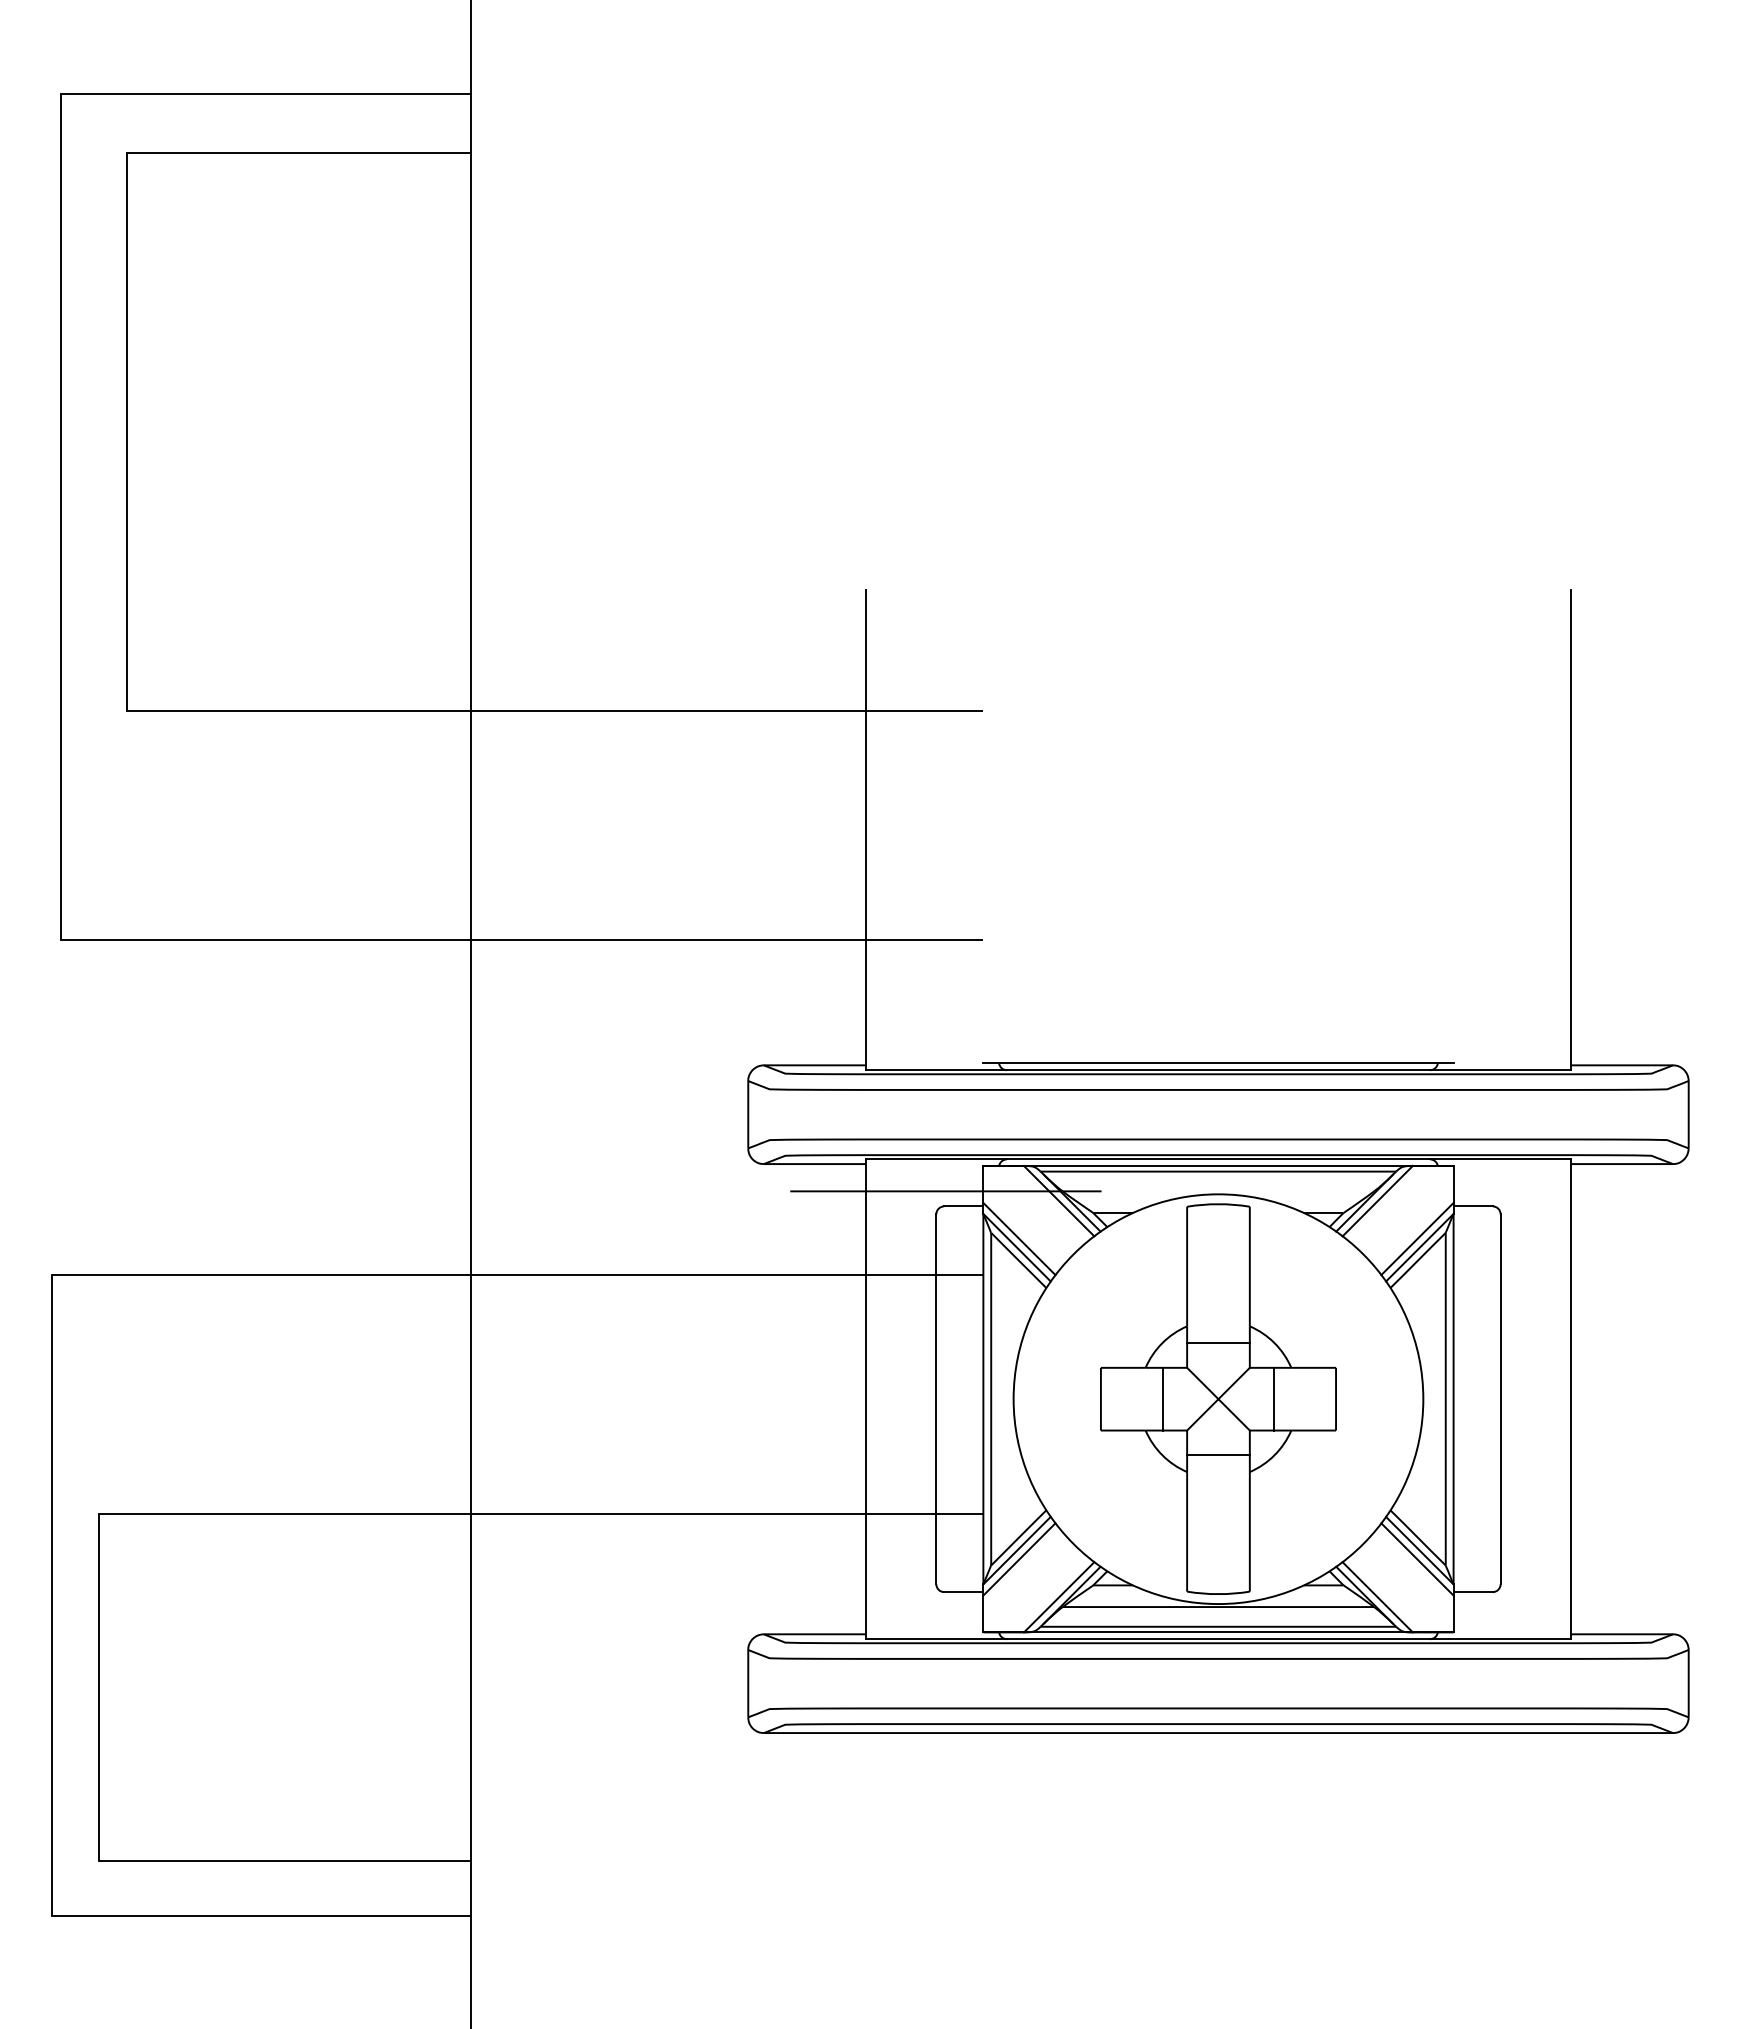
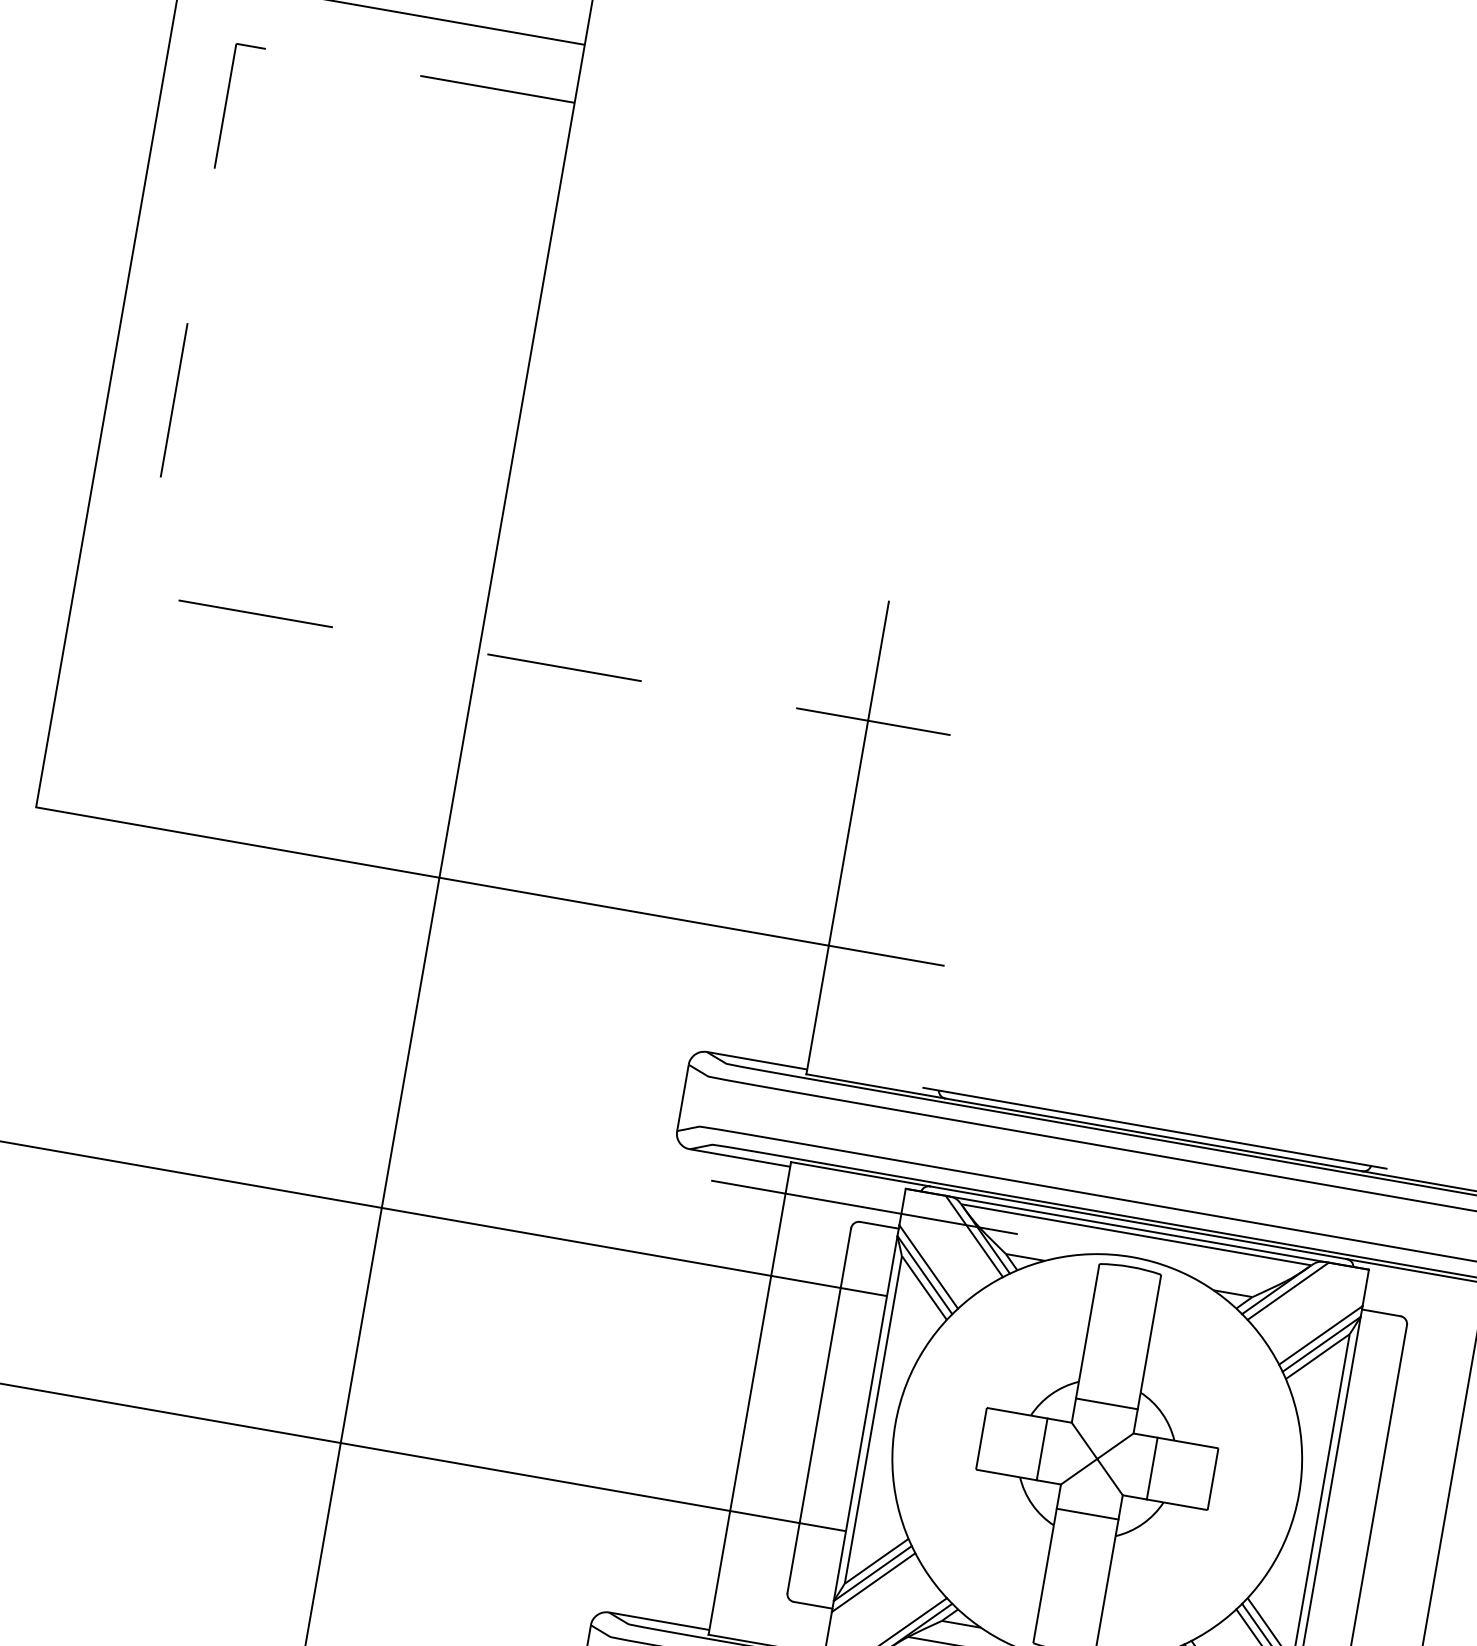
line: (127, 688) -> (144, 571), solid -> dashed

